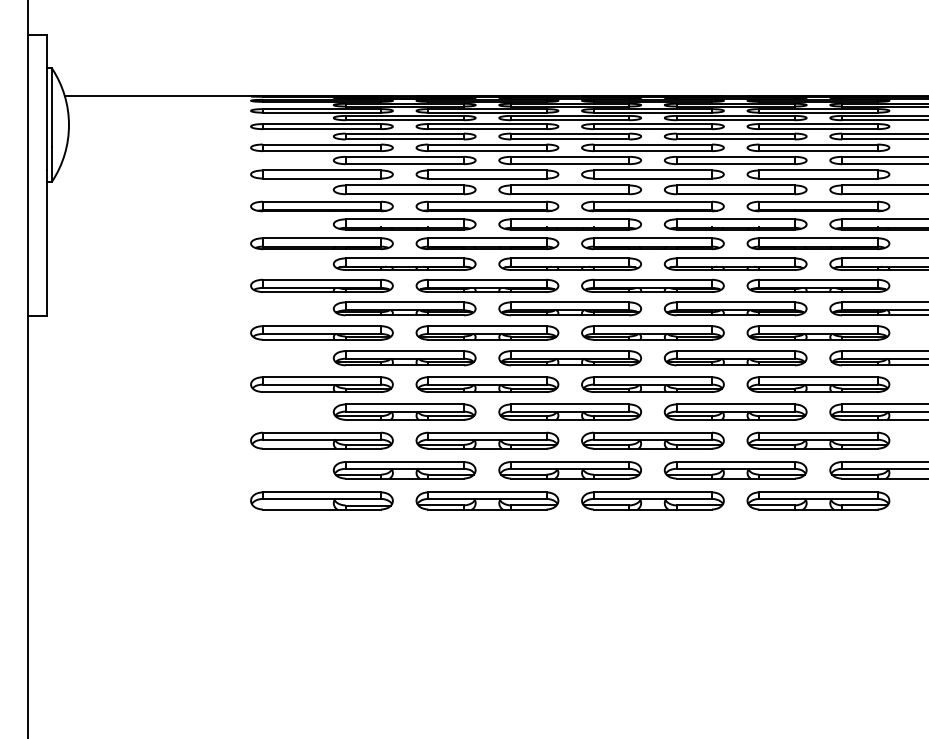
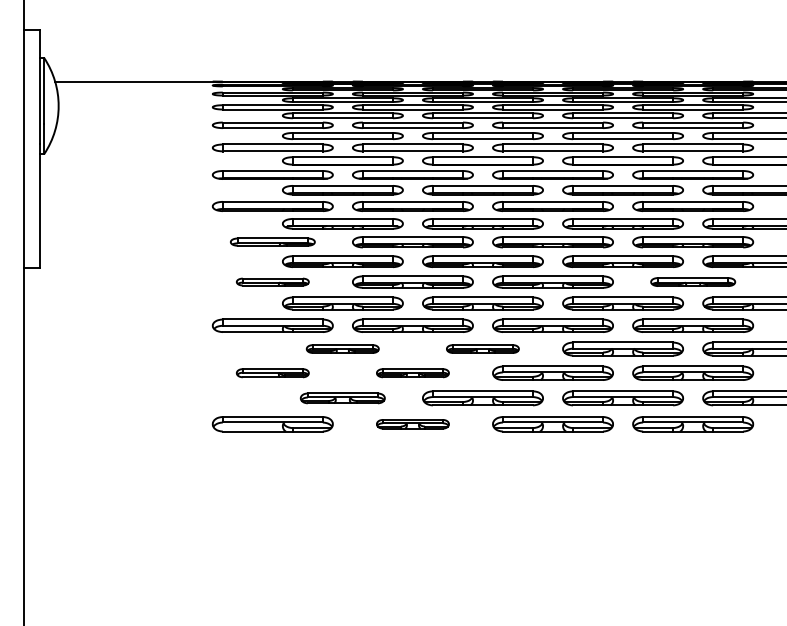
part: (321, 285) -> (272, 241), size x0.7
part: (321, 332) -> (272, 281), size x0.6
part: (818, 332) -> (693, 281), size x0.7
part: (404, 411) -> (342, 348), size x0.6
part: (569, 411) -> (482, 348), size x0.6
part: (321, 440) -> (272, 373), size x0.6
part: (487, 440) -> (412, 373), size x0.6
part: (404, 470) -> (342, 398), size x0.7
part: (487, 500) -> (412, 423), size x0.6

